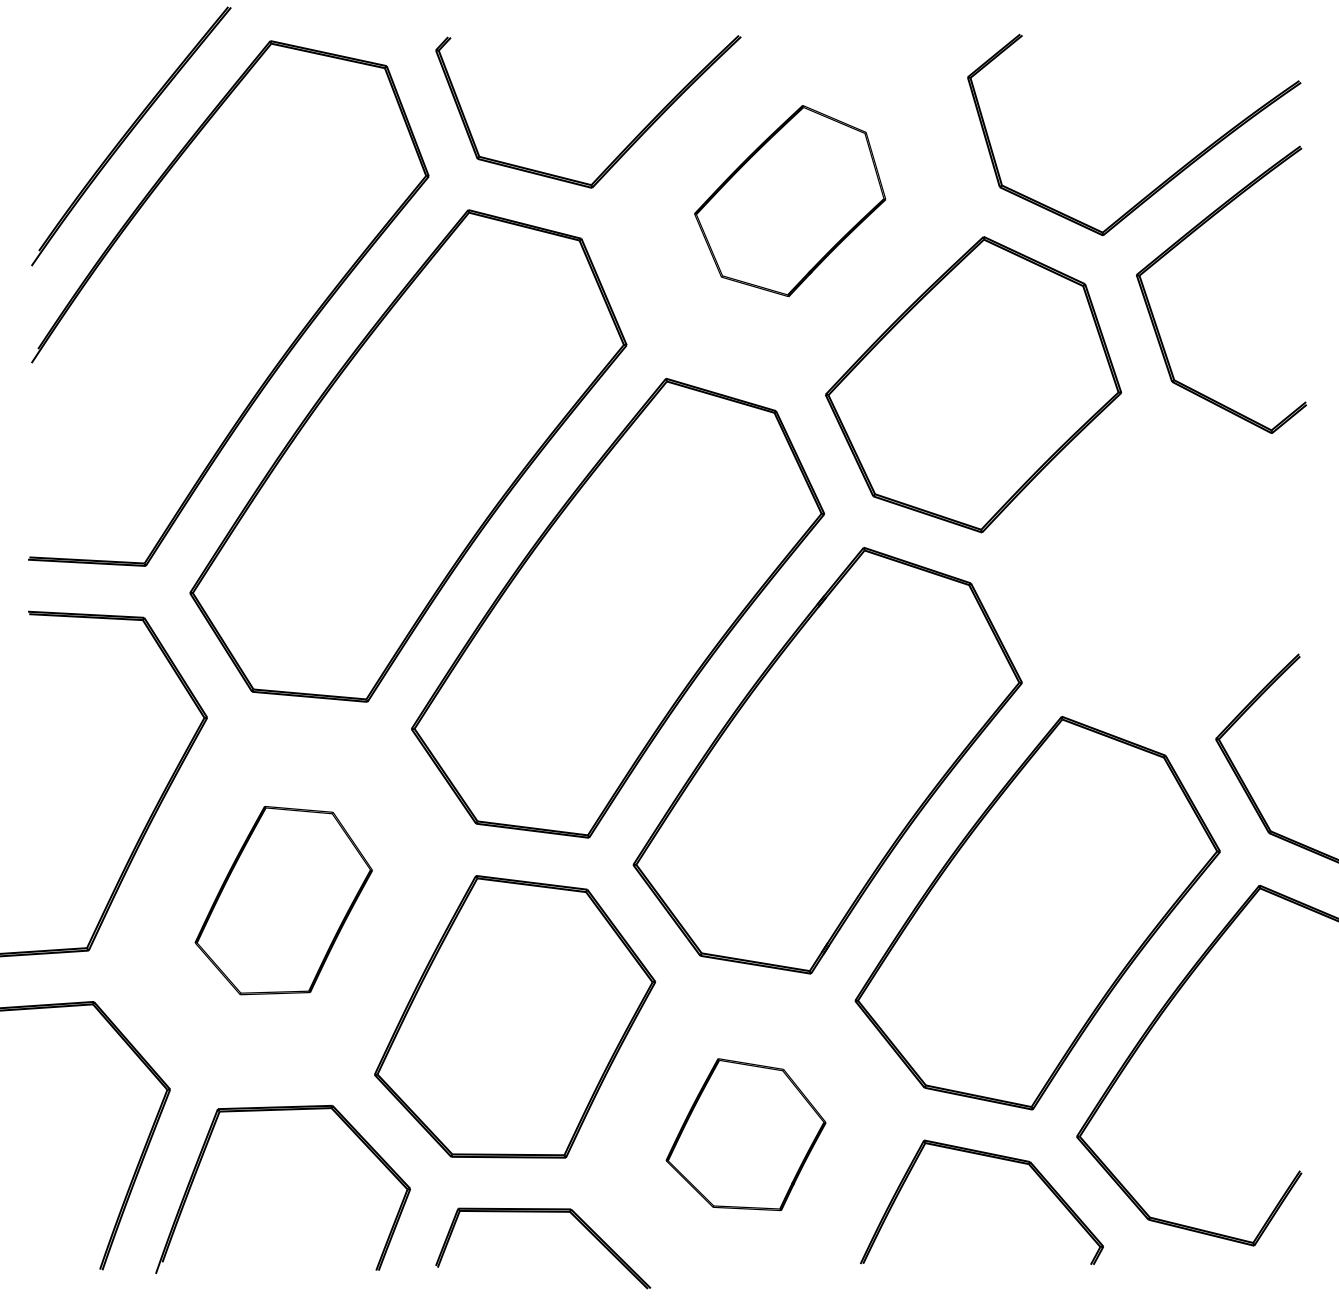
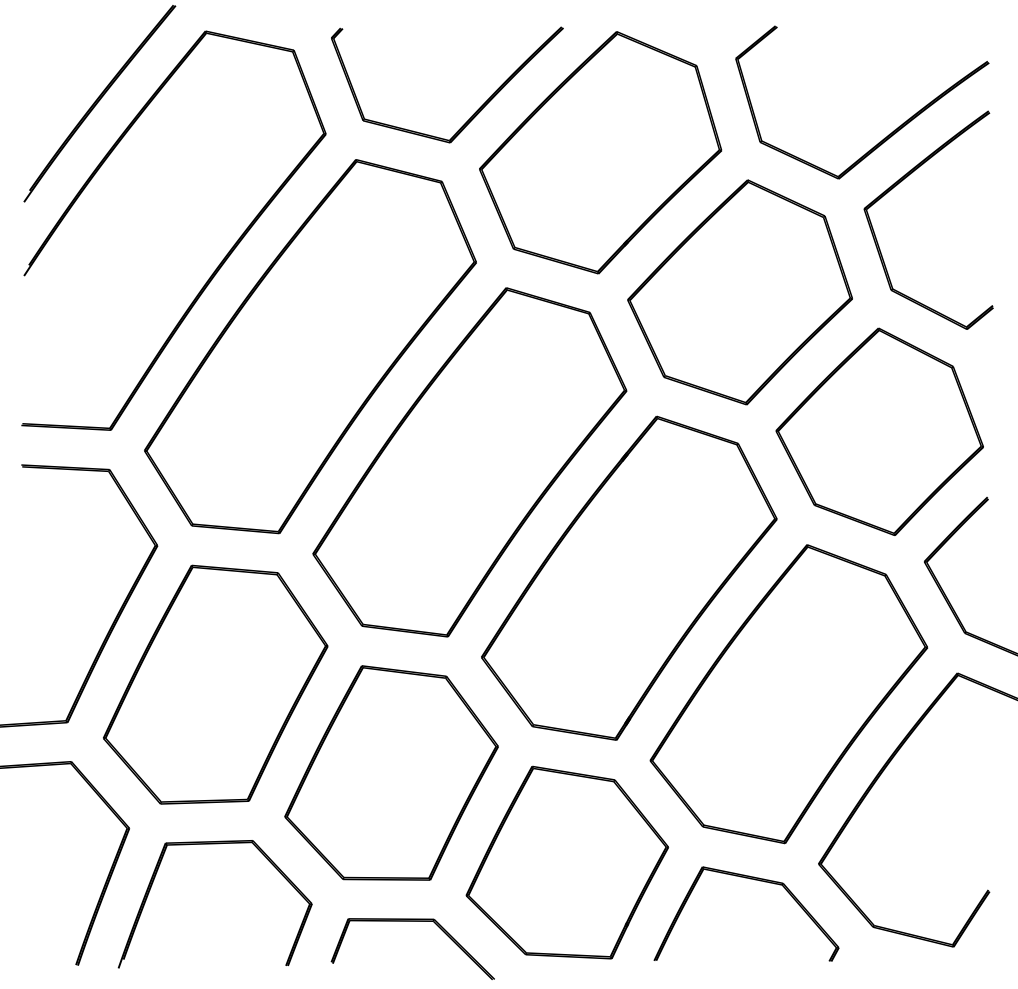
part: (789, 200) -> (600, 152), size x1.67
part: (1156, 567) -> (879, 431), added
part: (283, 900) -> (215, 684), size x1.67
part: (745, 1134) -> (566, 862), size x1.67

